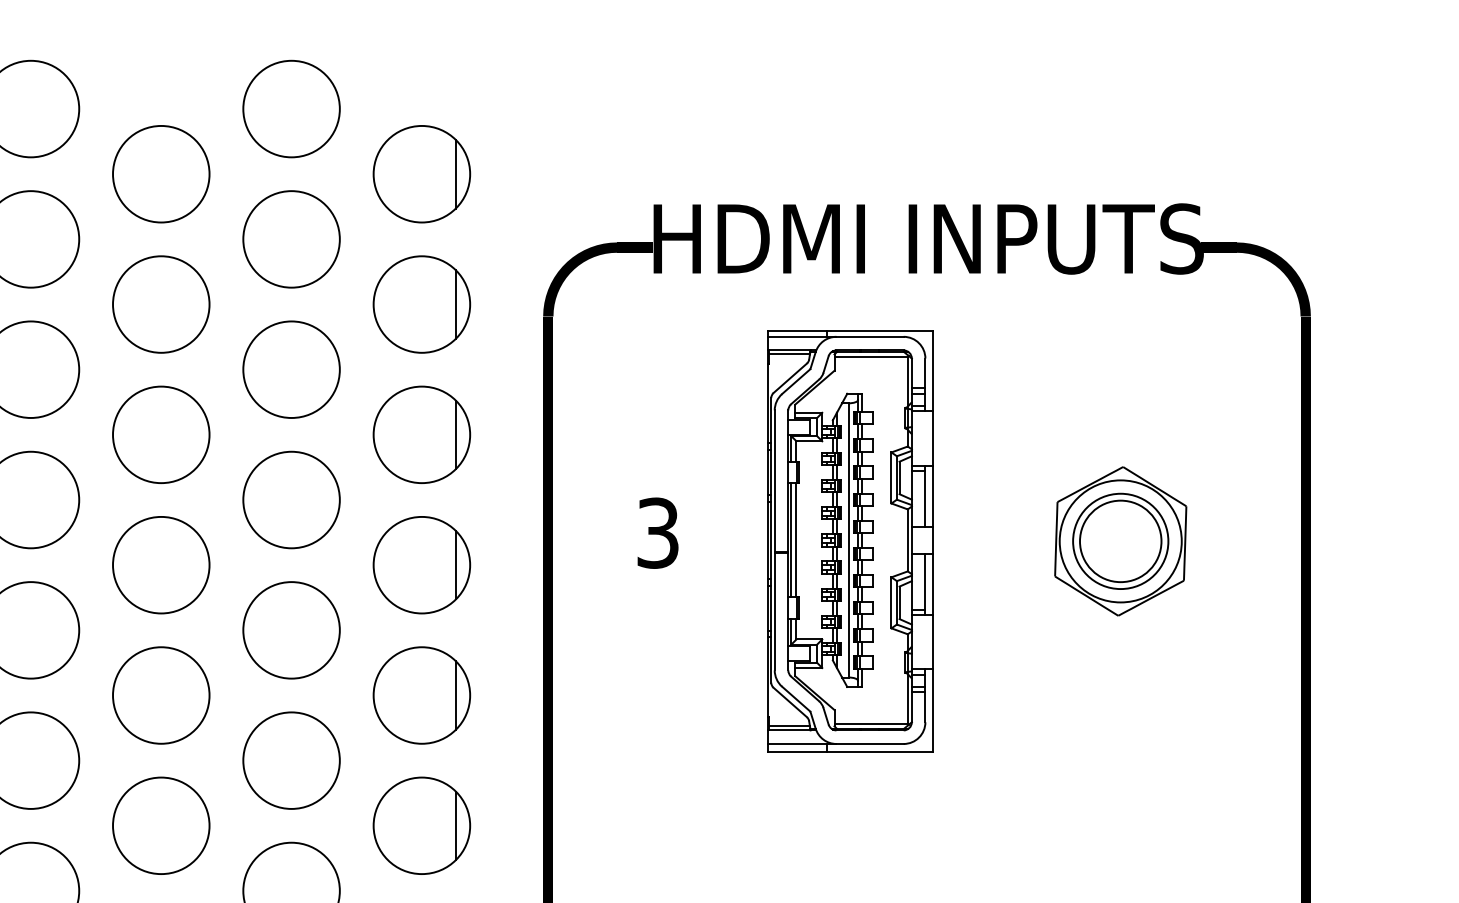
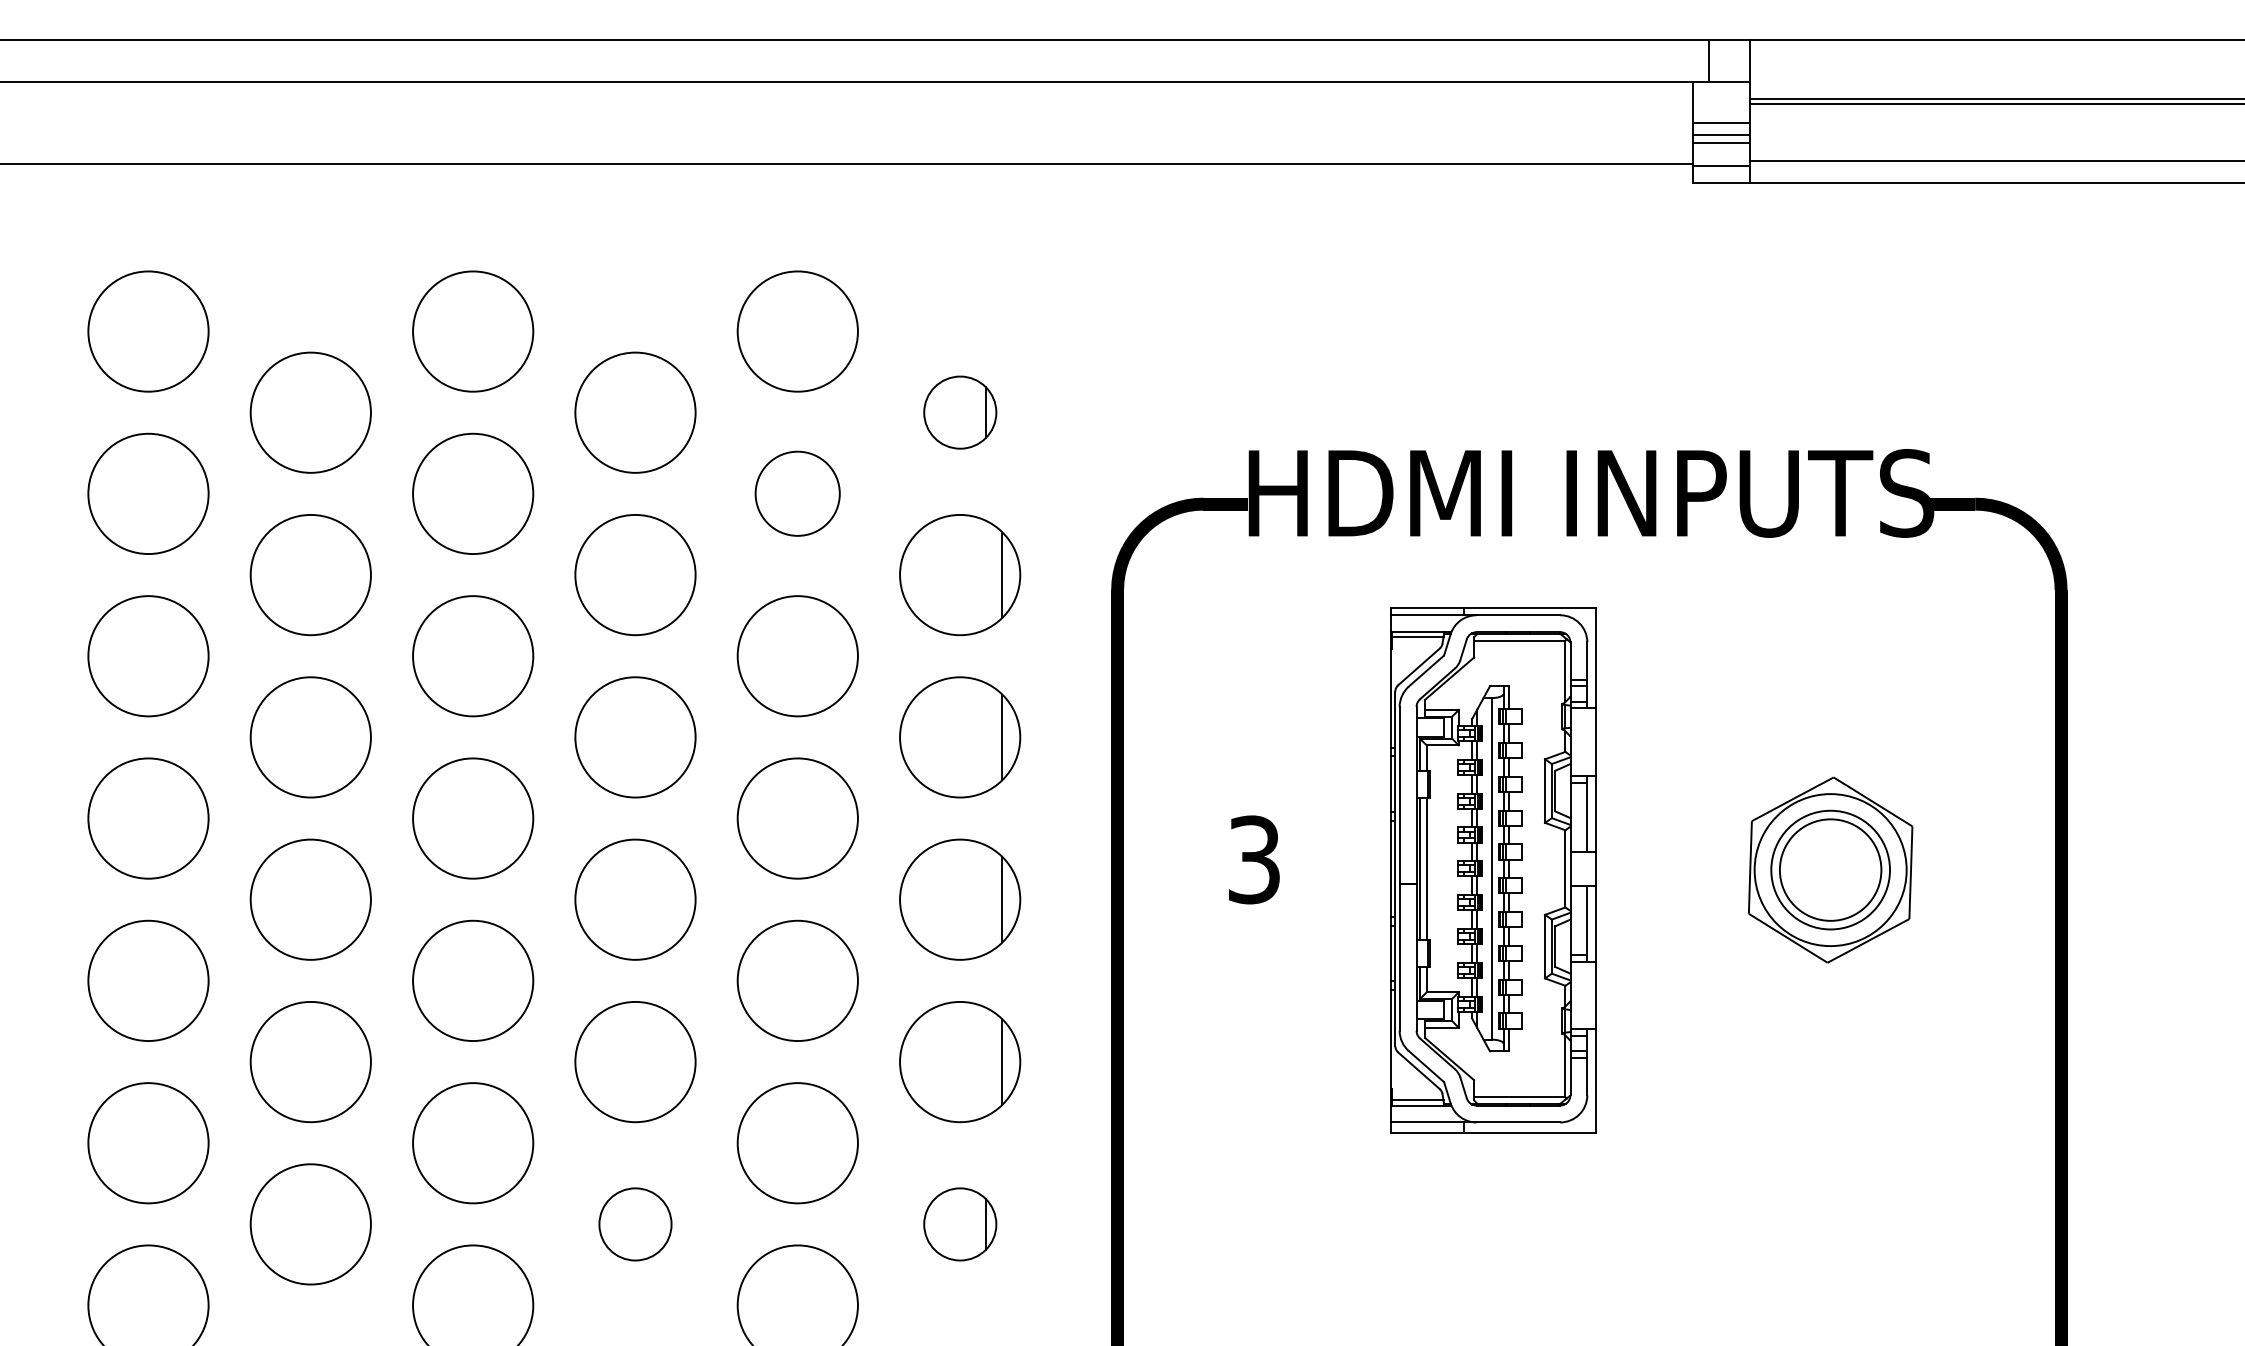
part: (422, 174) -> (960, 412), size x0.6
circle: (291, 239) -> (797, 493), size x0.7
circle: (161, 825) -> (635, 1224), size x0.6
part: (422, 825) -> (960, 1224), size x0.6

